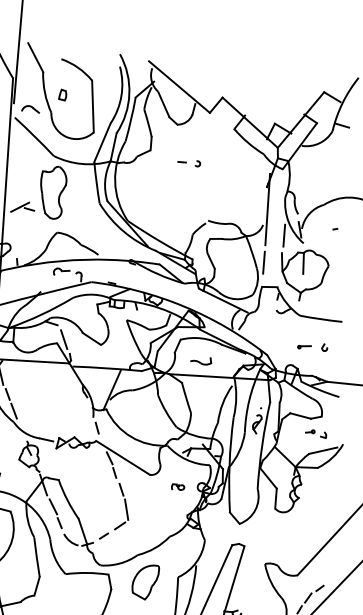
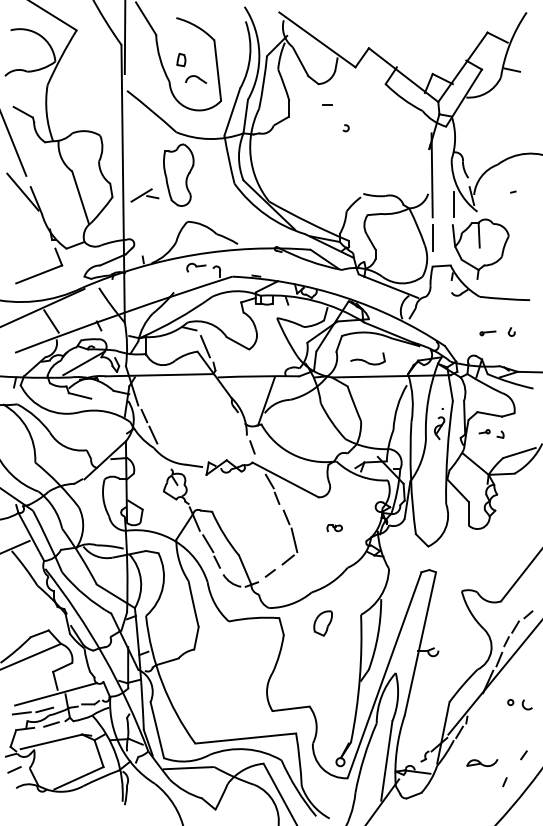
part: (31, 109) -> (196, 79), moved
line: (182, 162) -> (327, 104), moved
part: (200, 360) -> (367, 358), size x1.4
part: (316, 433) -> (491, 433), moved
part: (177, 487) -> (334, 528), moved
part: (144, 582) -> (322, 623), size x0.6

